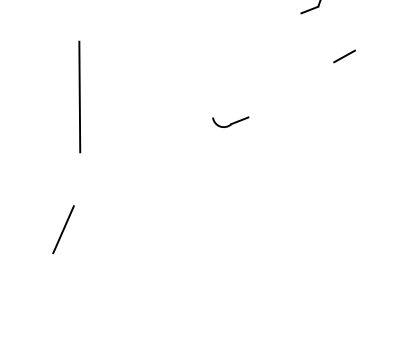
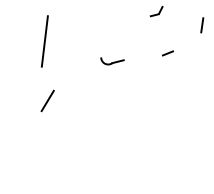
line: (343, 56) -> (167, 53), moved
part: (231, 121) -> (112, 61), size x1.4
line: (62, 228) -> (47, 100), moved

